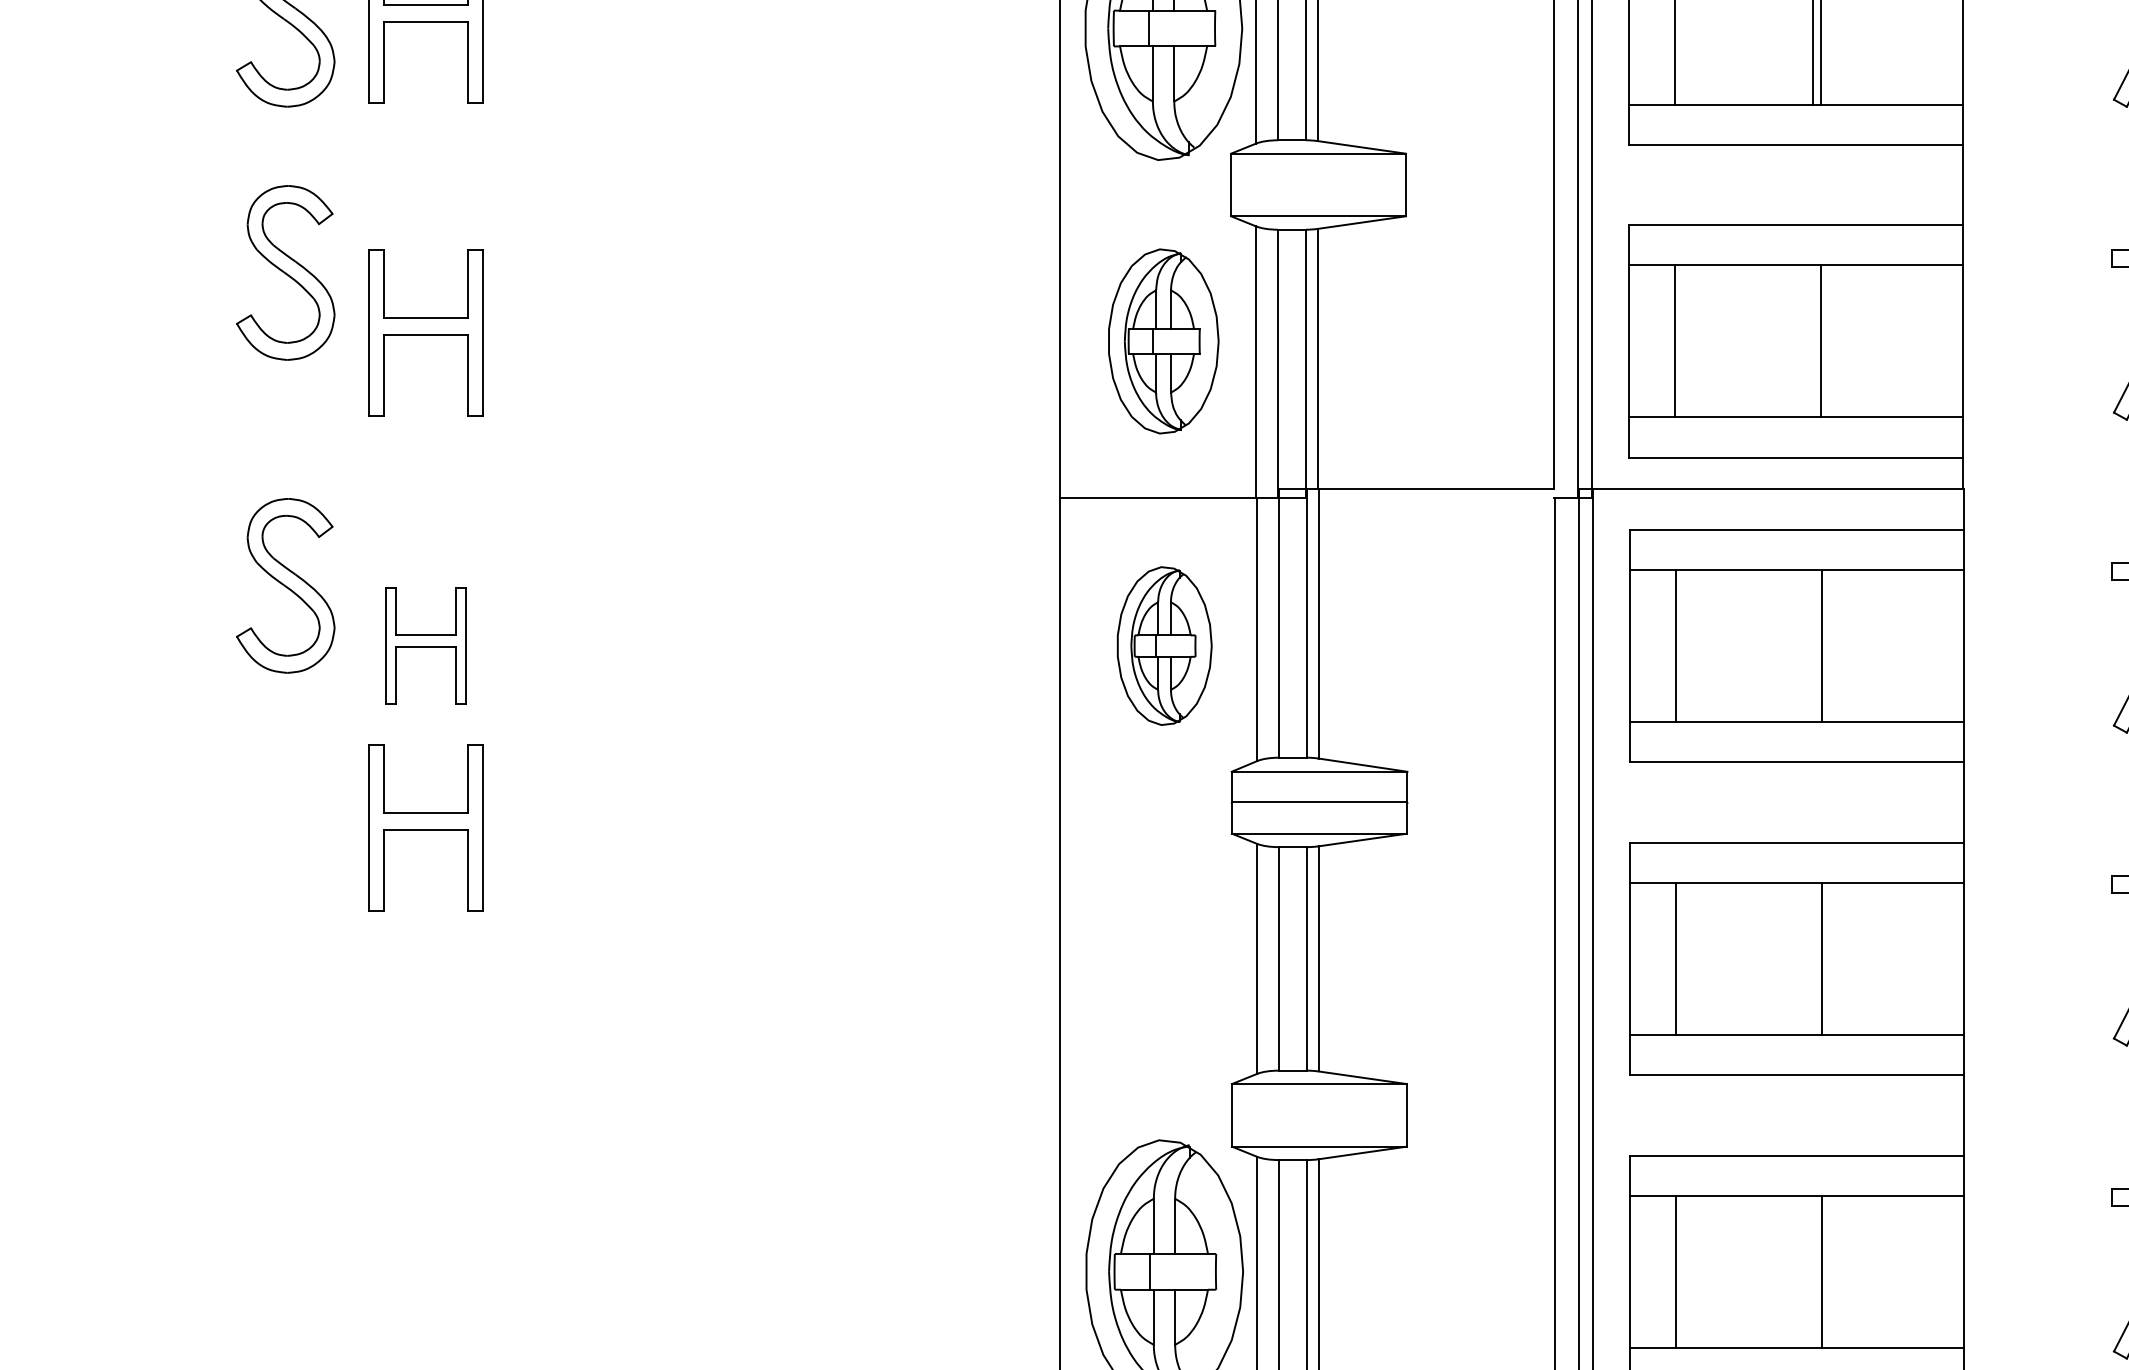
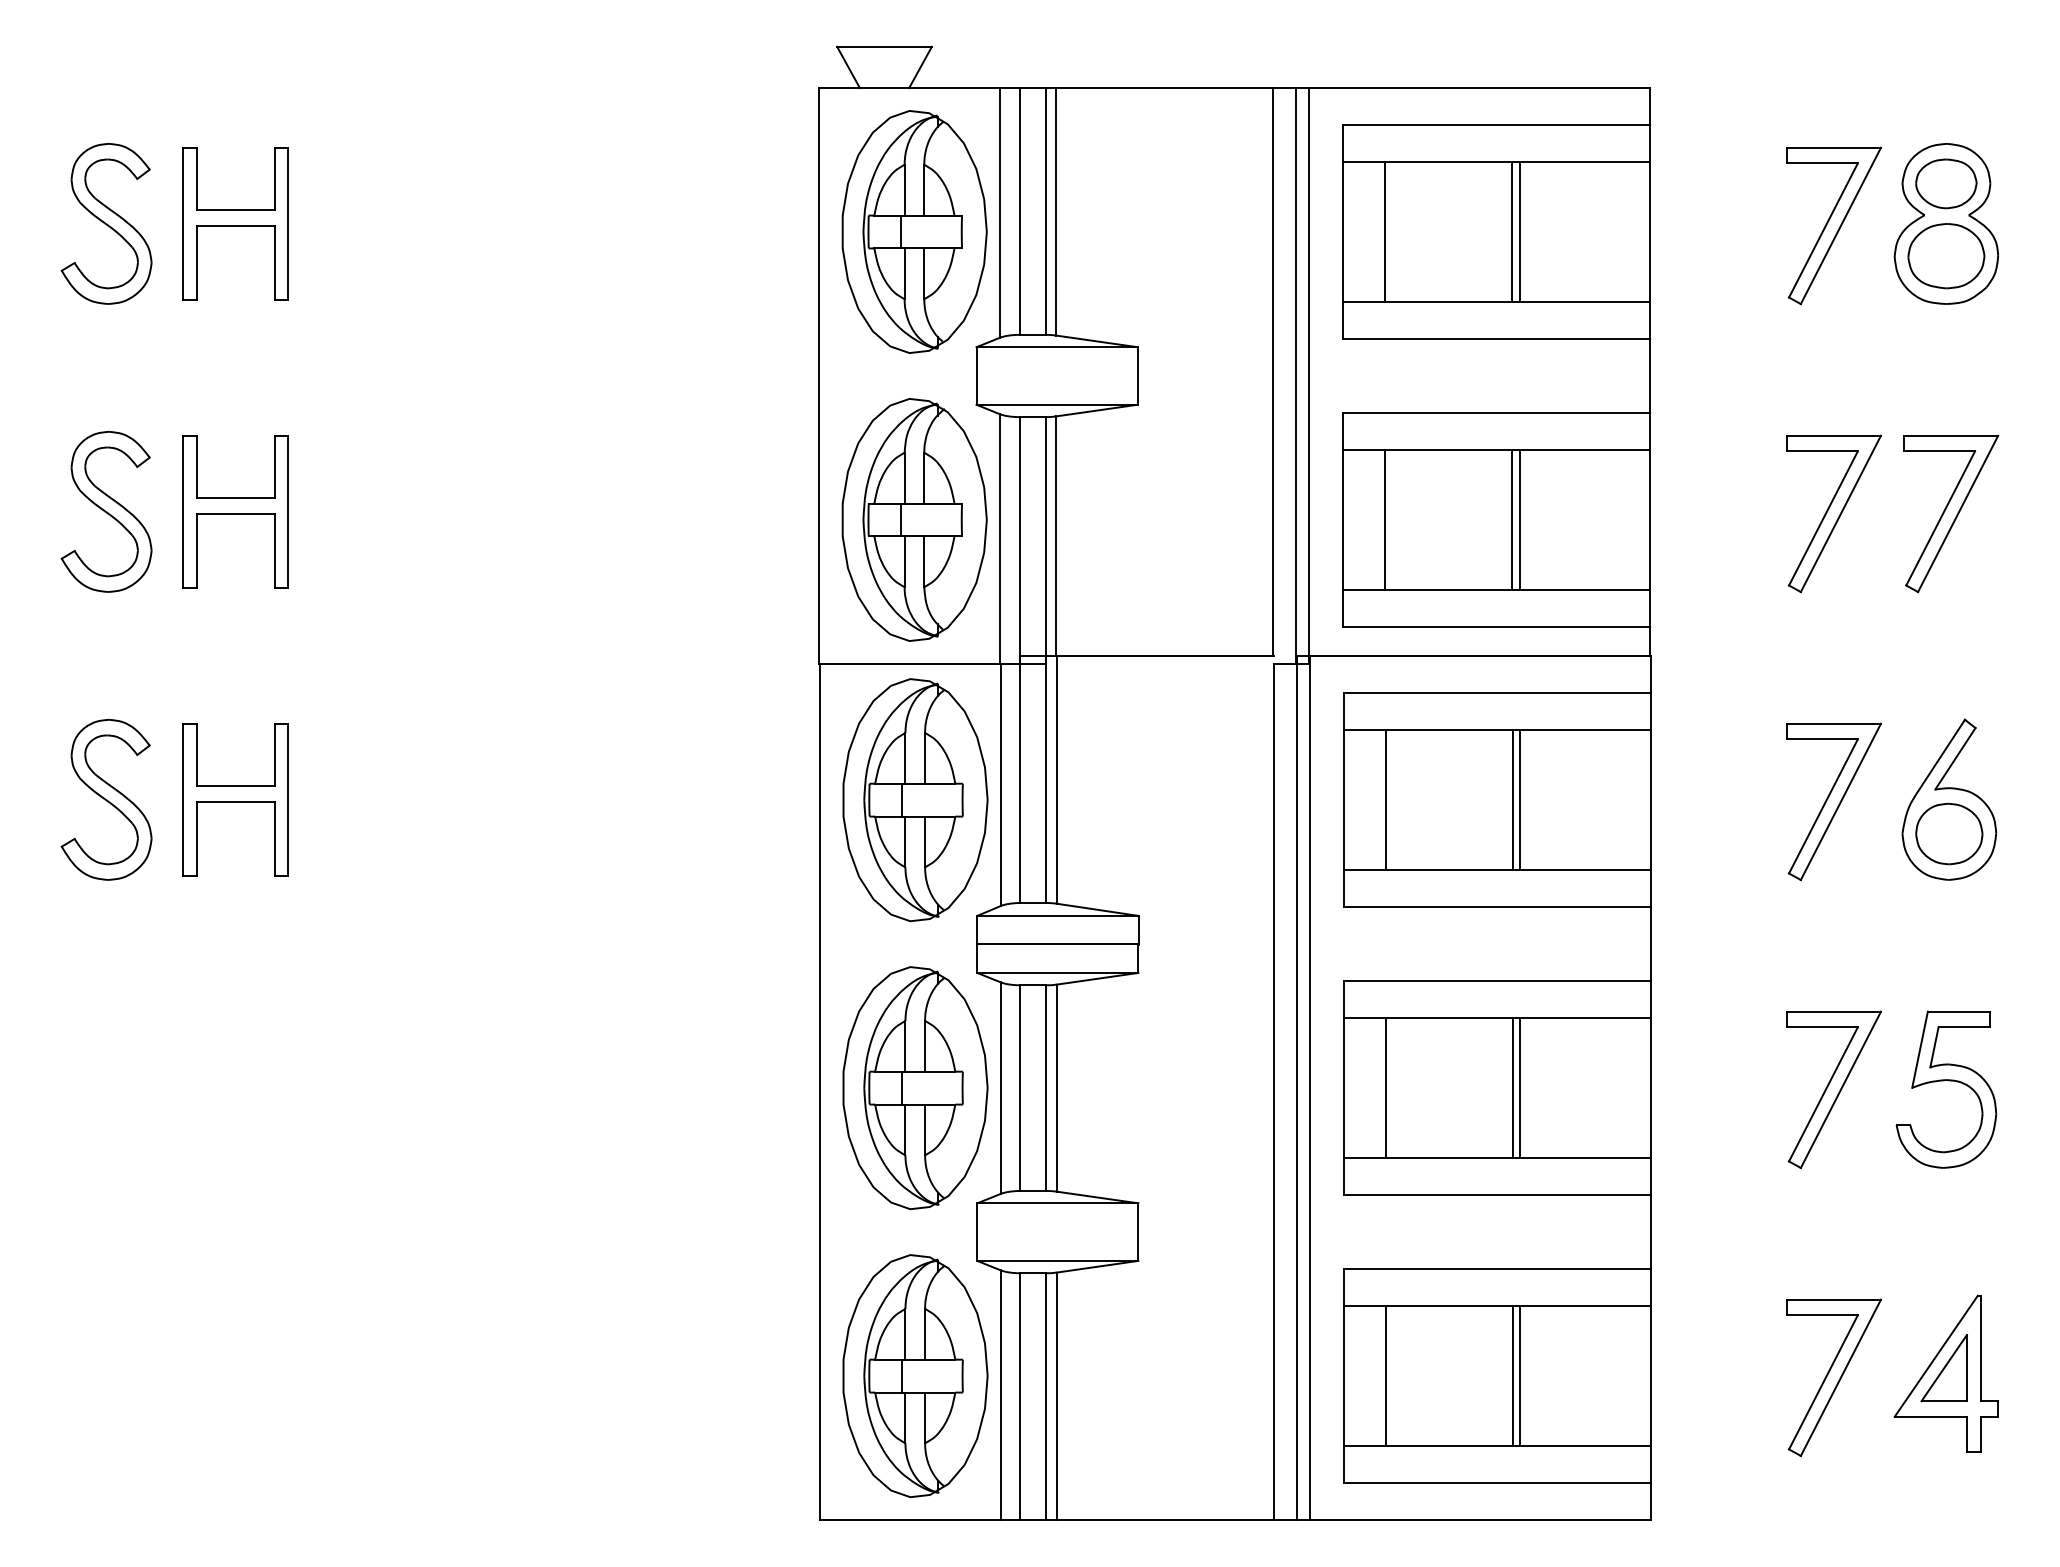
part: (285, 272) -> (106, 511), moved
part: (1163, 340) -> (914, 519), size x1.43
line: (1812, 340) -> (1511, 519), added
part: (285, 585) -> (106, 799), moved
part: (425, 645) -> (235, 799), size x1.43
part: (1164, 646) -> (915, 800), size x1.67
line: (1813, 646) -> (1512, 800), added
part: (425, 827) -> (235, 967), removed
part: (1164, 959) -> (915, 1088), added
line: (1813, 959) -> (1512, 1088), added
line: (1813, 1272) -> (1512, 1376), added

